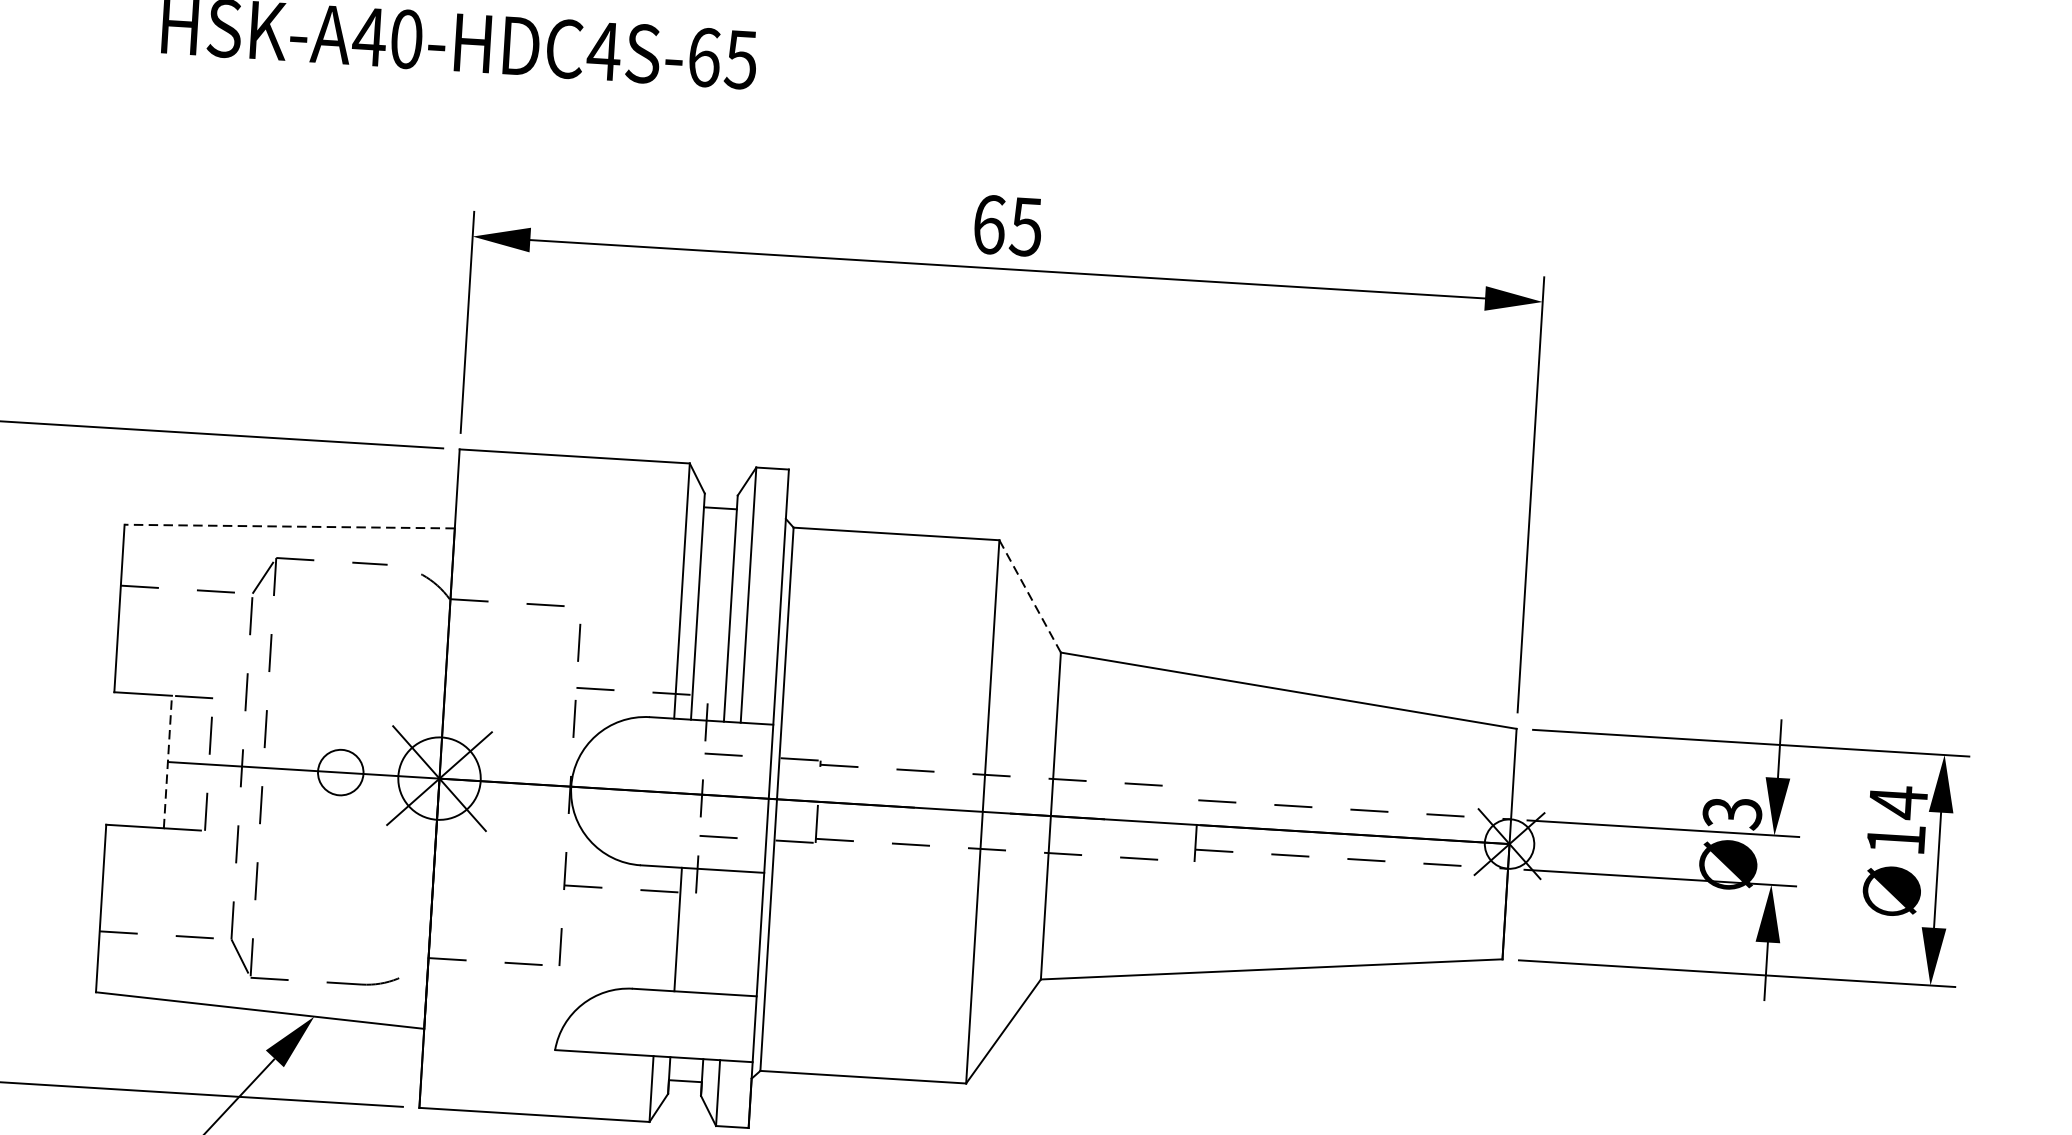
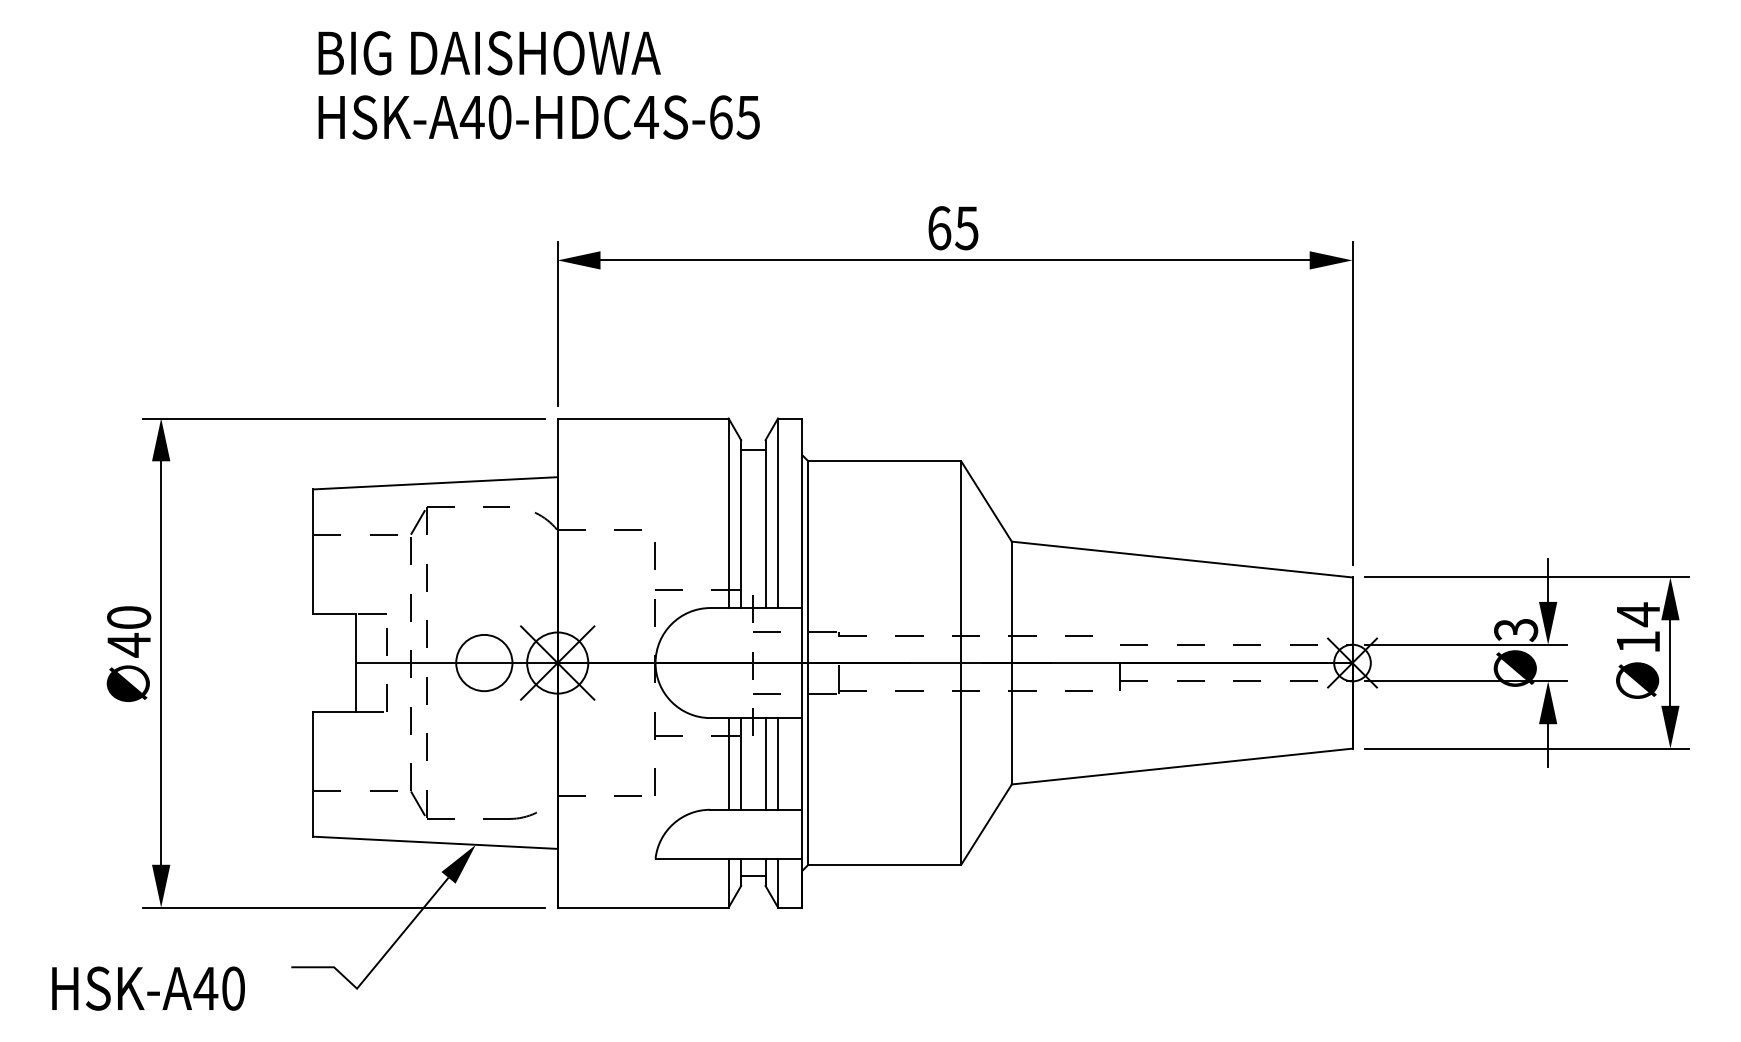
line: (288, 526) -> (434, 483), dashed -> solid
line: (1030, 596) -> (986, 501), dashed -> solid
line: (167, 761) -> (355, 662), dashed -> solid
circle: (341, 771) -> (484, 662), size x1.67
line: (661, 927) -> (728, 763), added
line: (711, 930) -> (765, 763), added
line: (728, 932) -> (778, 763), added

